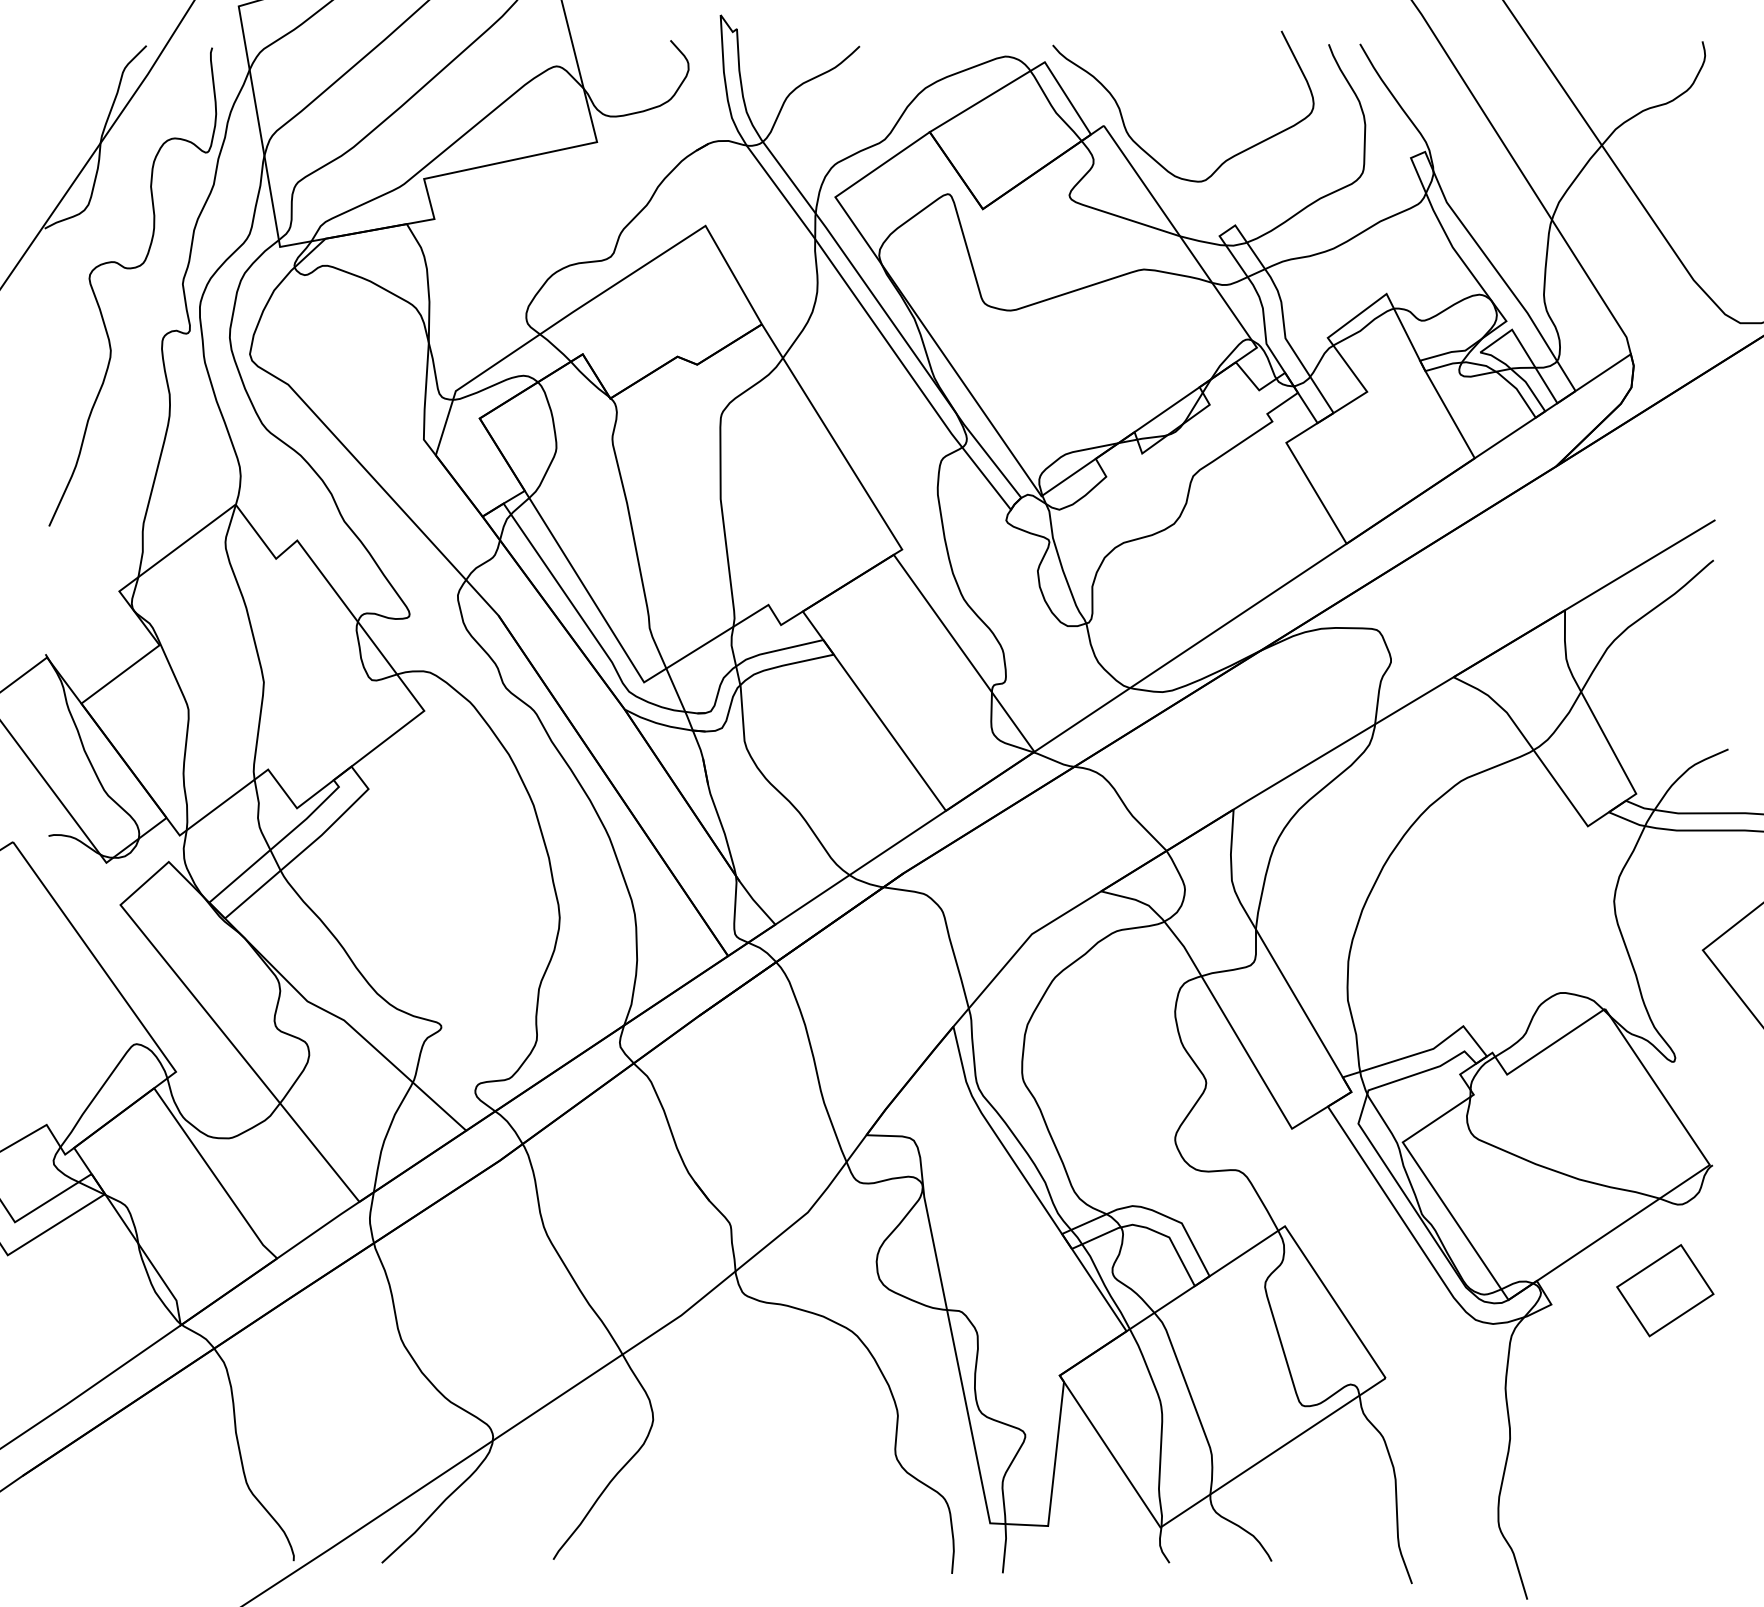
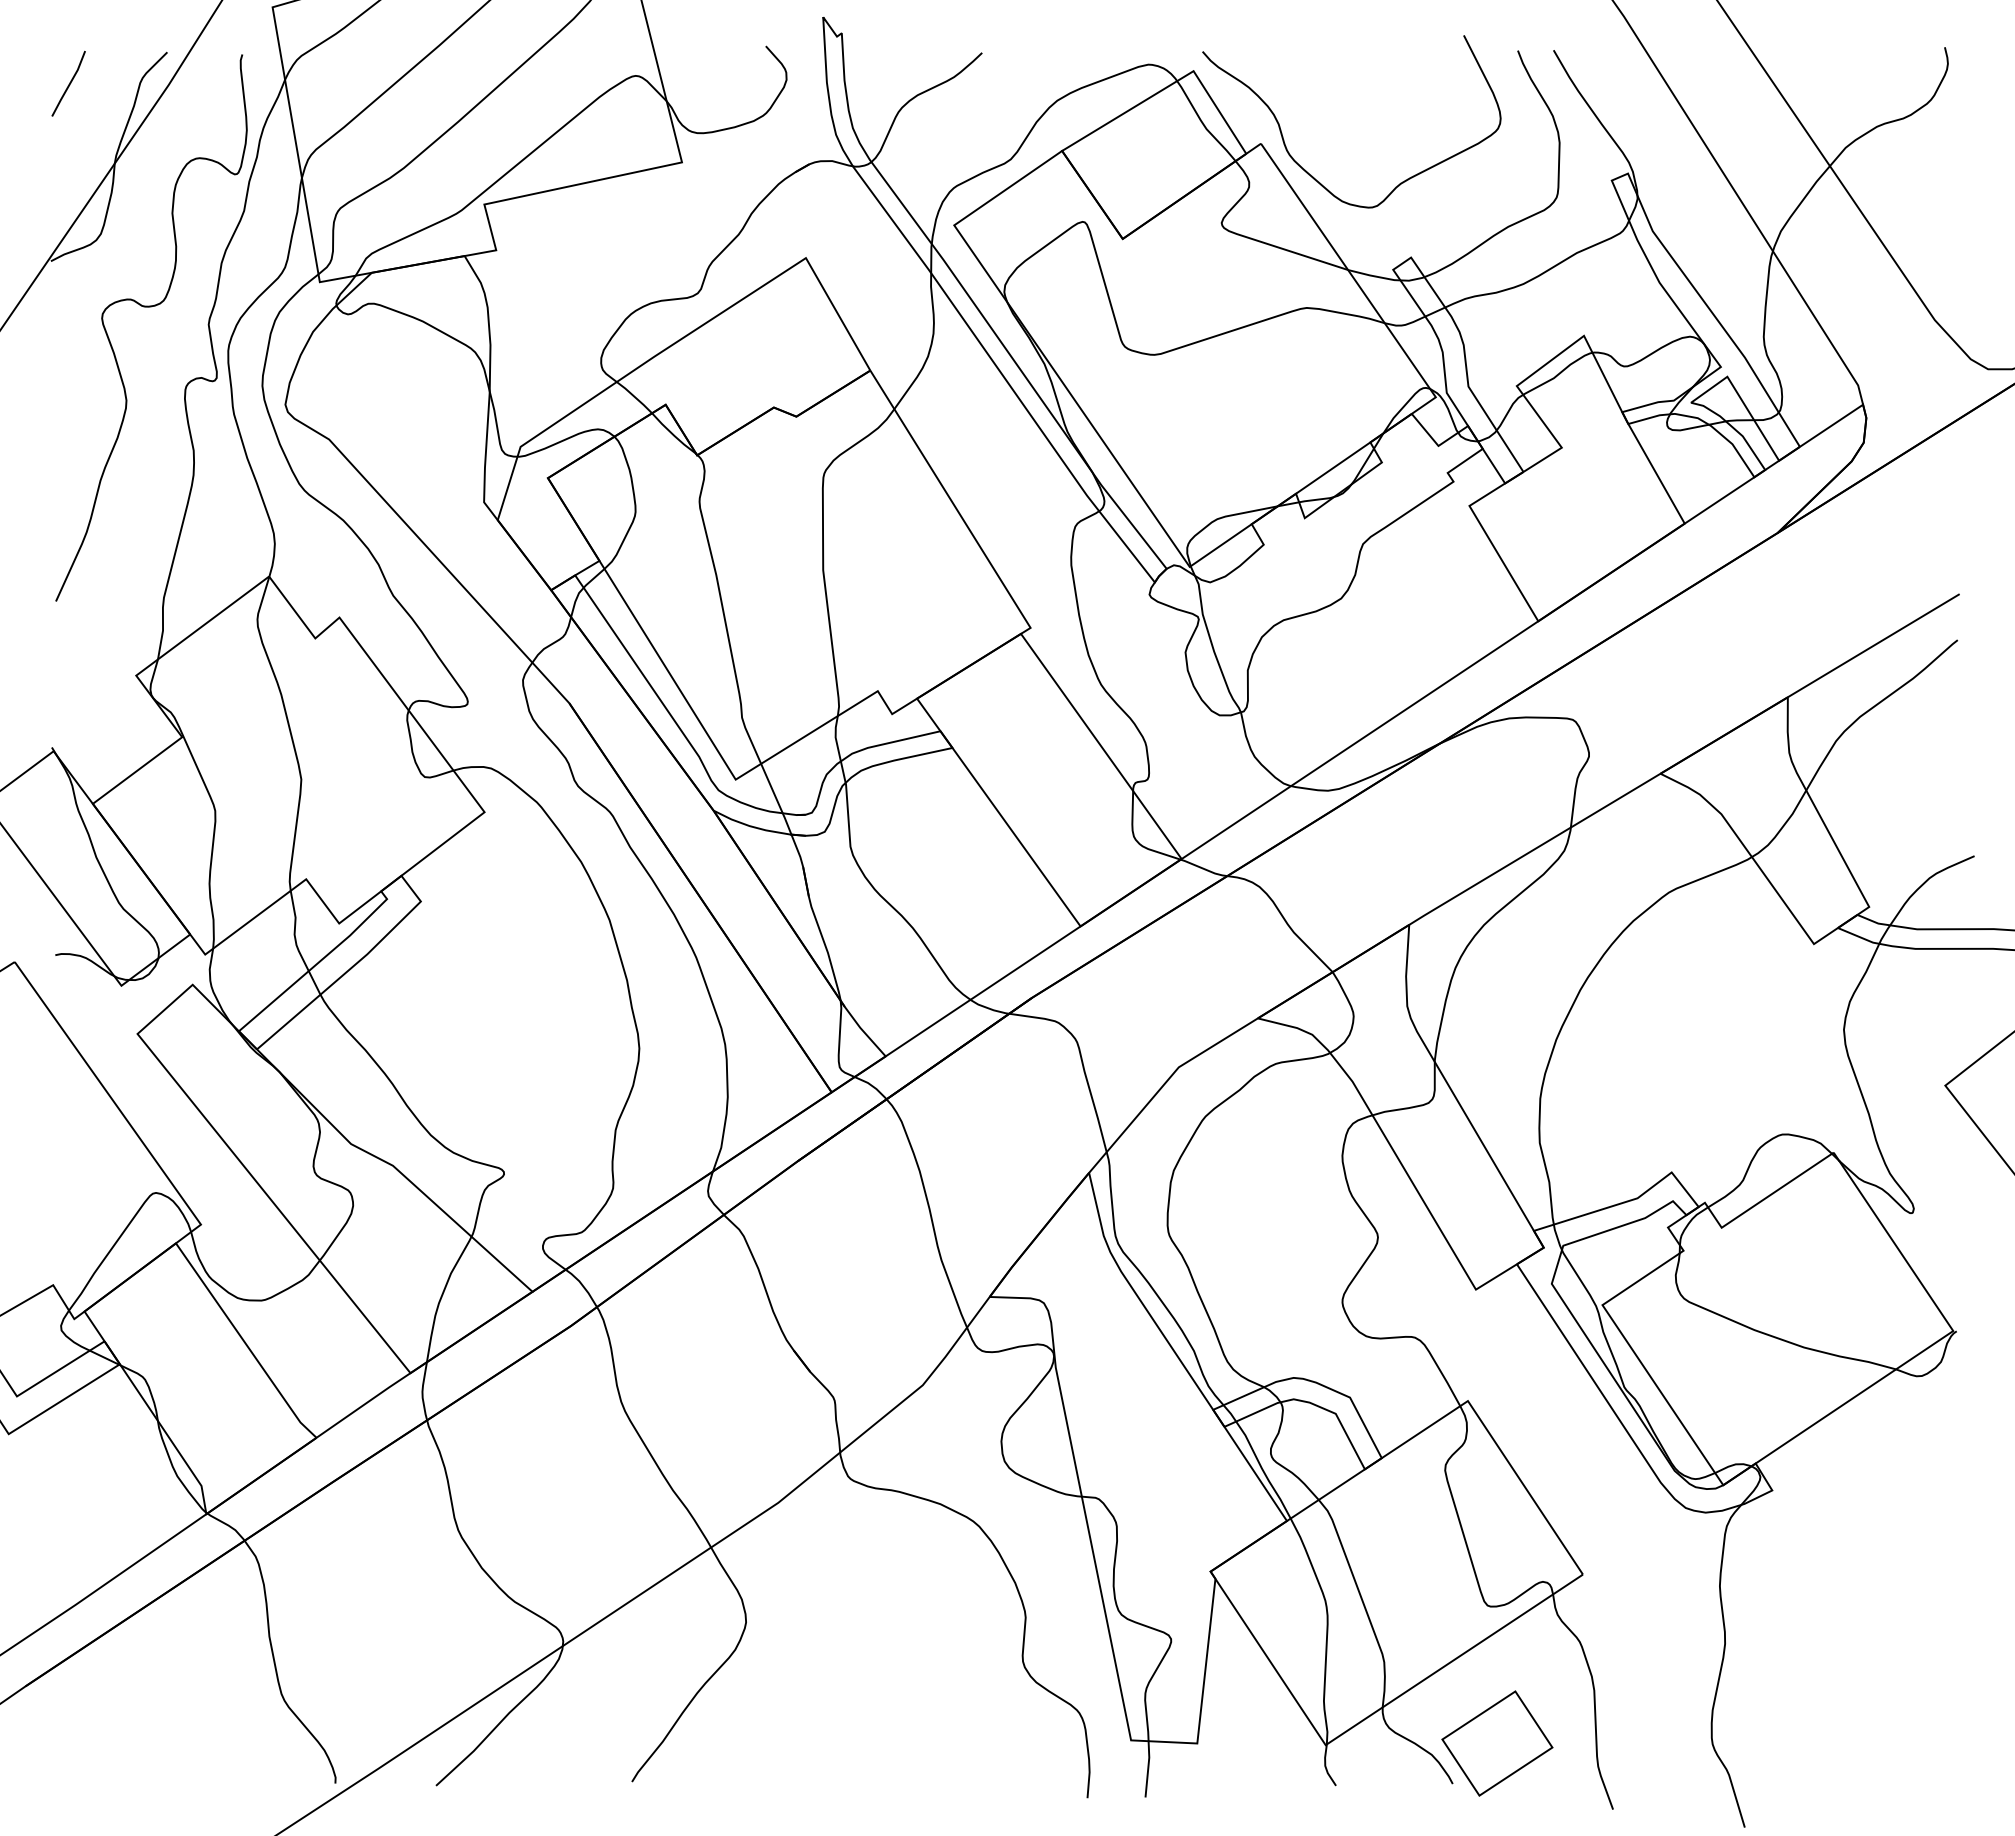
line: (60, 73) -> (69, 83), added
part: (1665, 1290) -> (1497, 1743), moved

